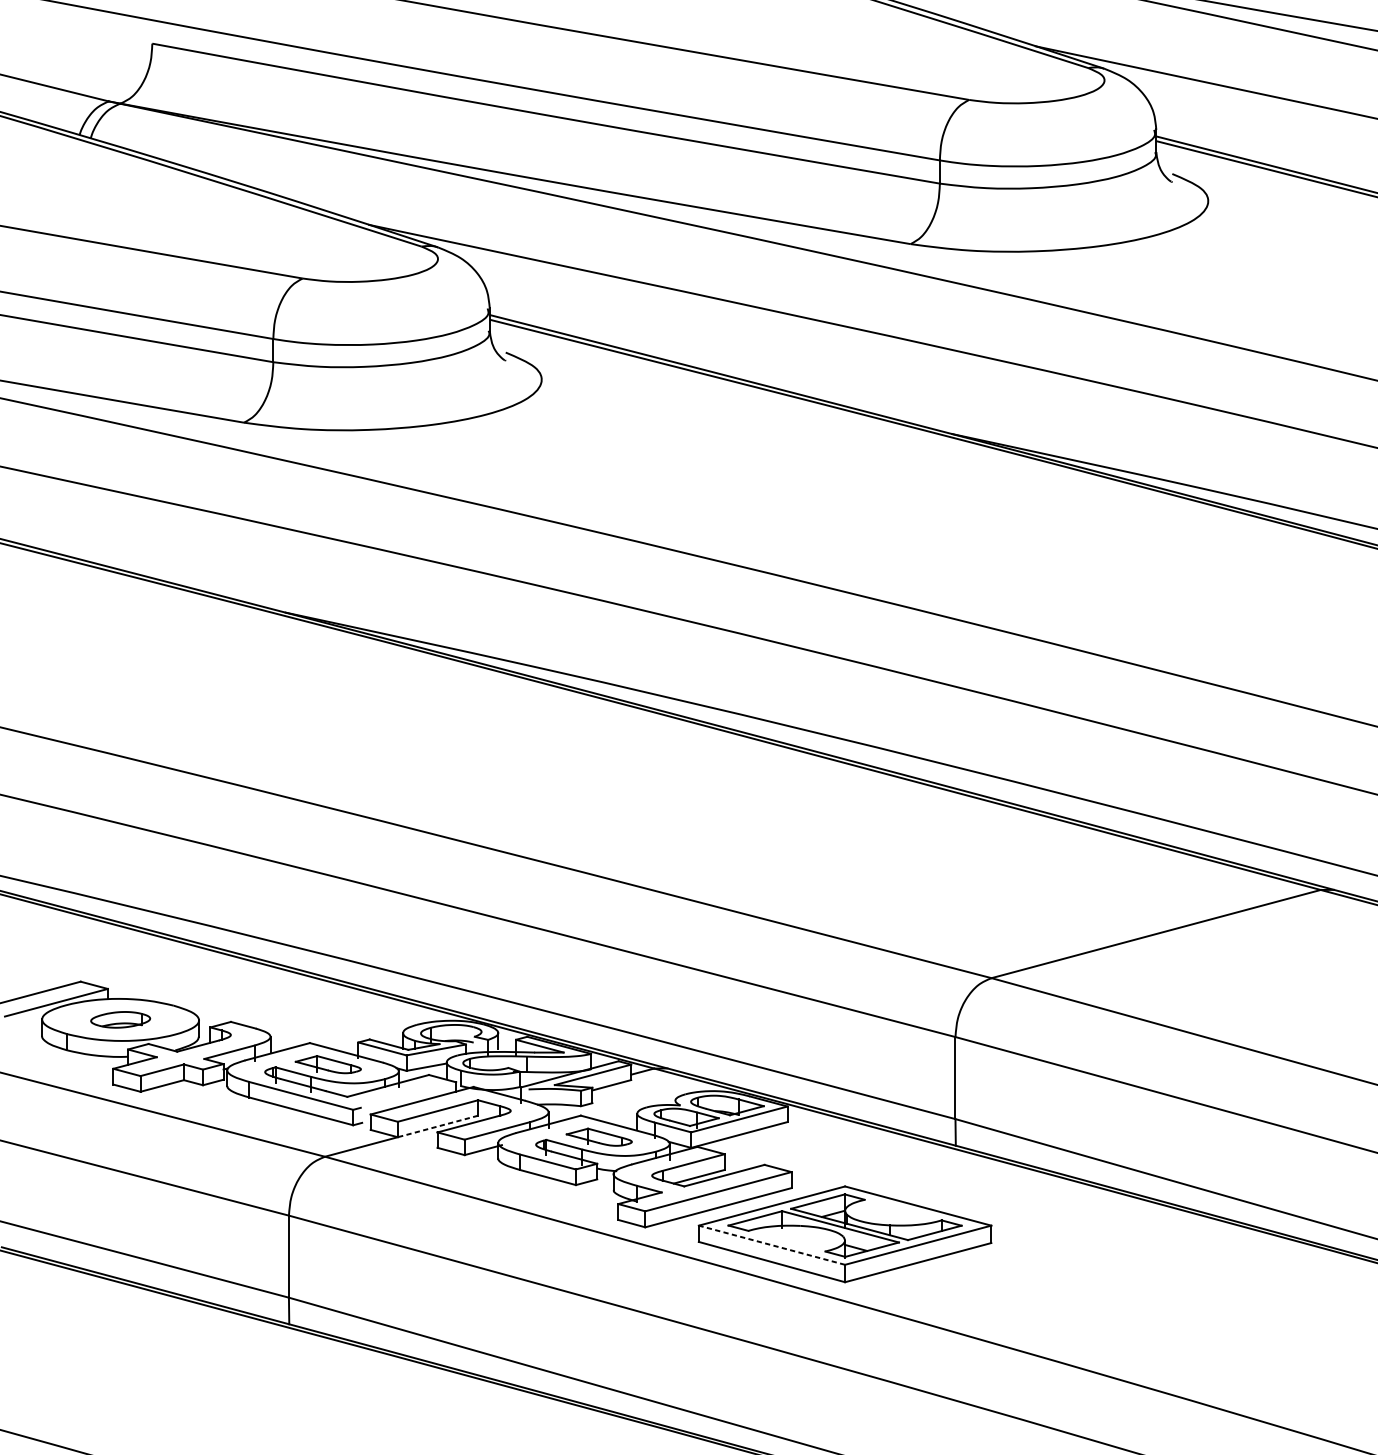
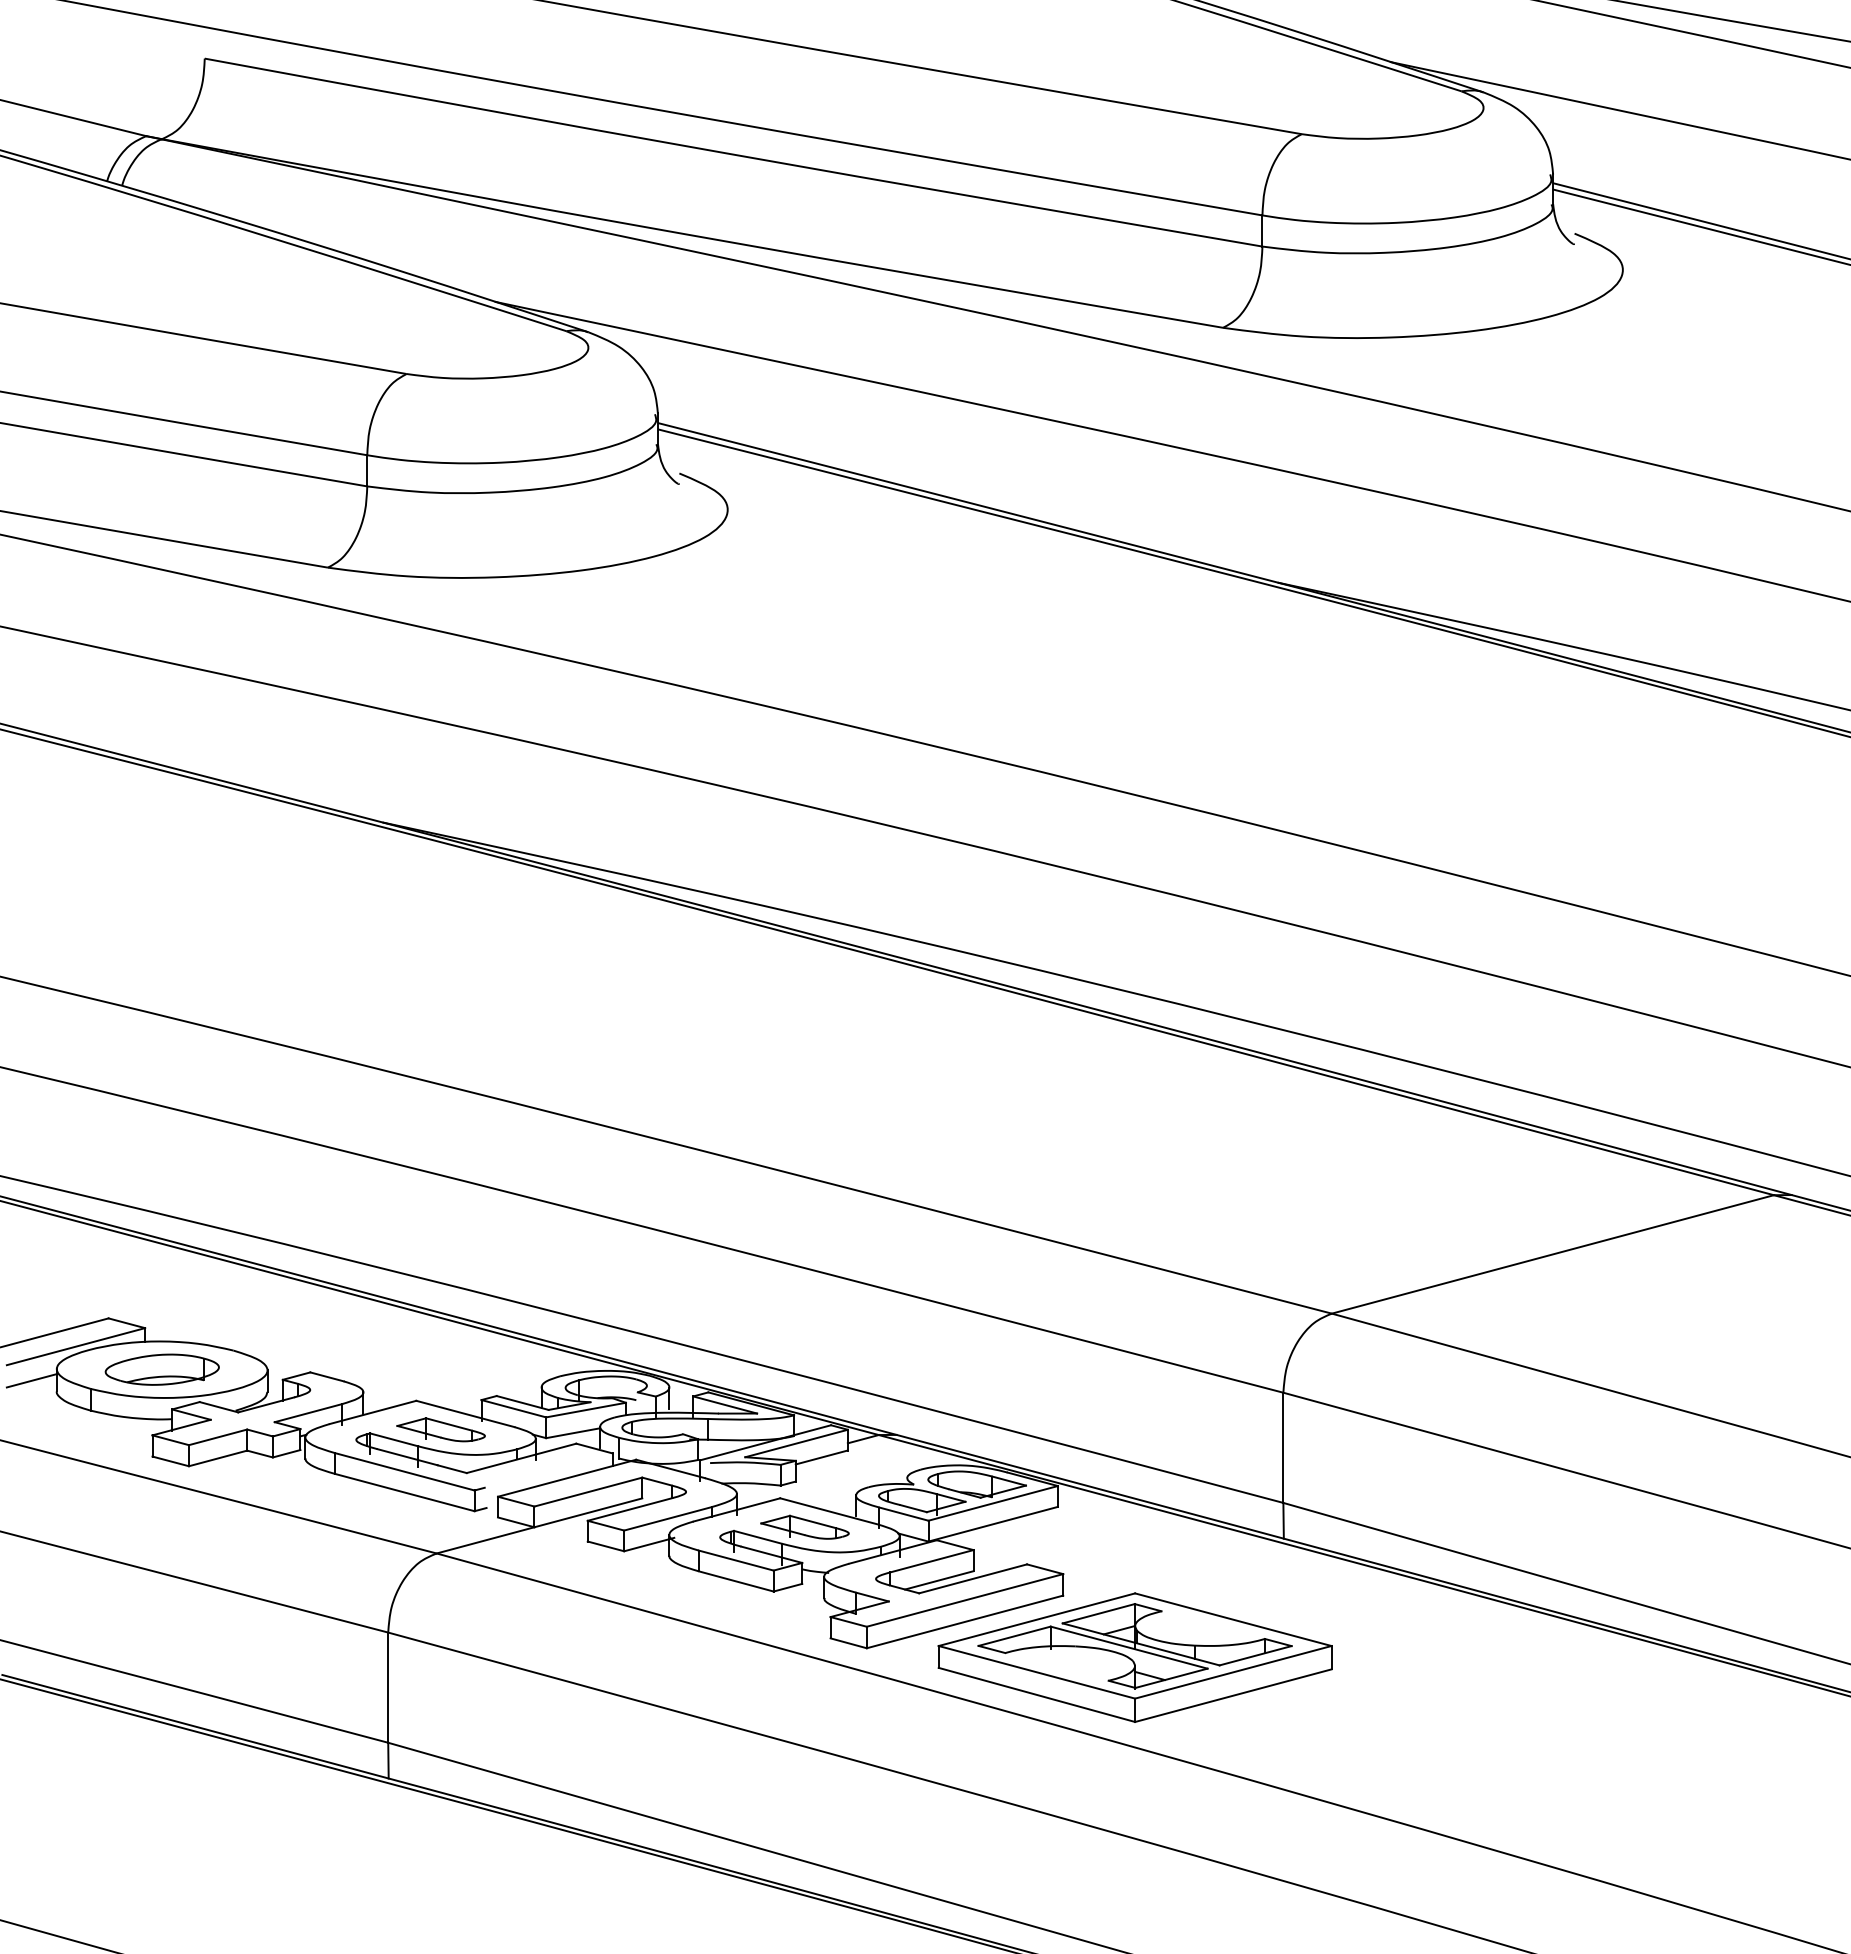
part: (120, 1019) -> (161, 1369), size x1.43
line: (23, 1027) -> (31, 1380), added
line: (438, 1126) -> (588, 1512), dashed -> solid
line: (771, 1245) -> (1036, 1672), dashed -> solid

